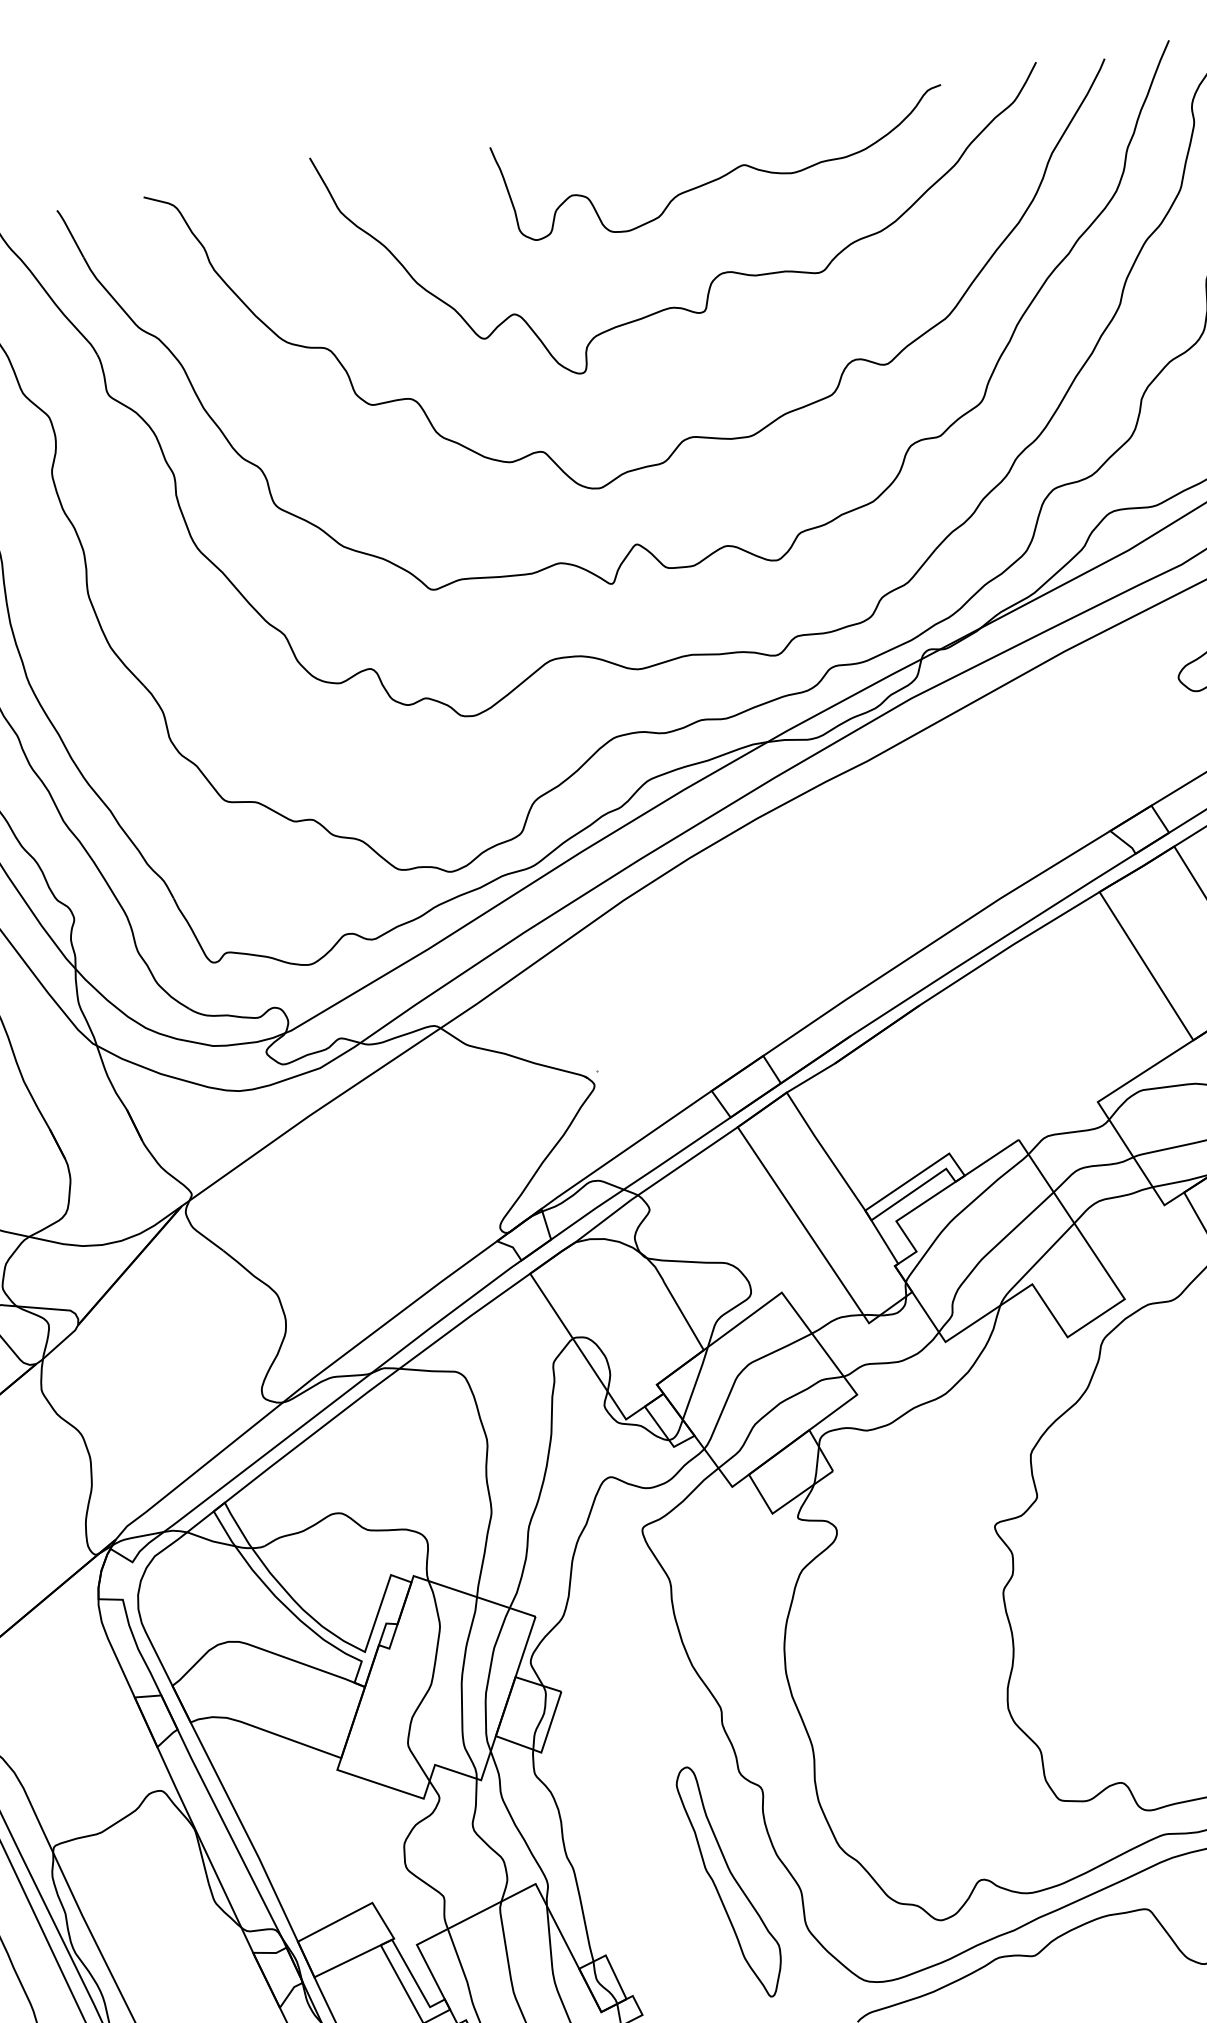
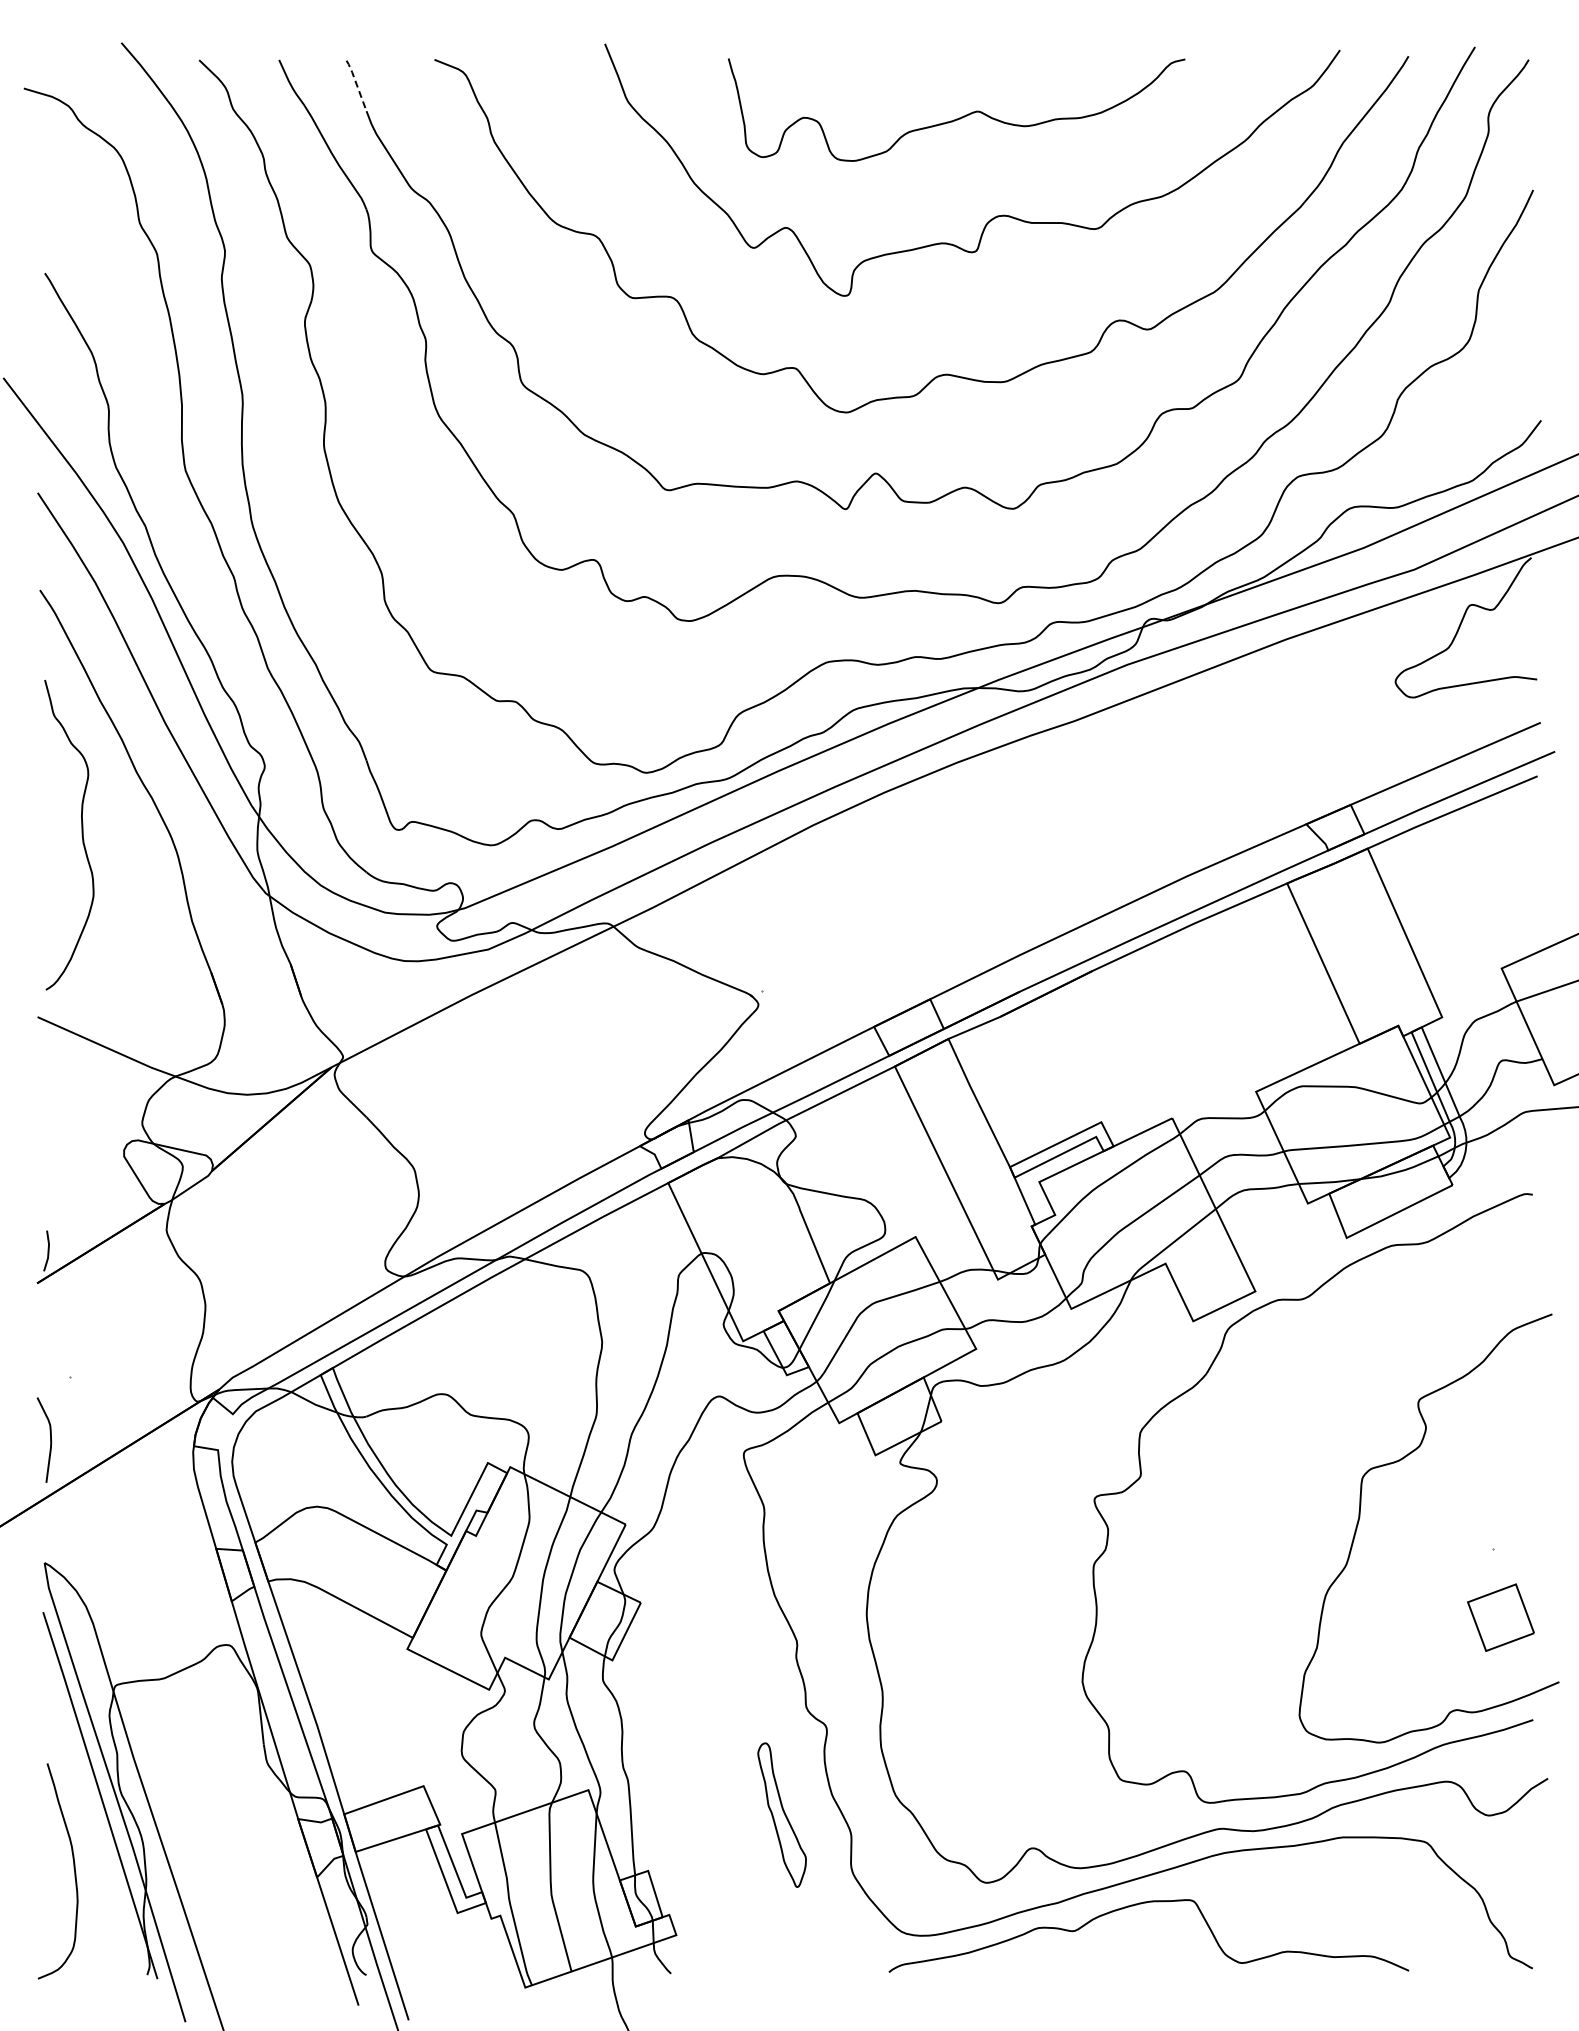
curve: (726, 173) -> (959, 117), moved
line: (70, 232) -> (356, 84), solid -> dashed
part: (729, 1881) -> (781, 1814), size x0.6

